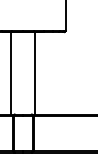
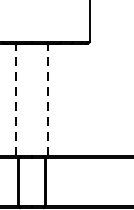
line: (11, 72) -> (15, 98), solid -> dashed
line: (35, 72) -> (48, 98), solid -> dashed

